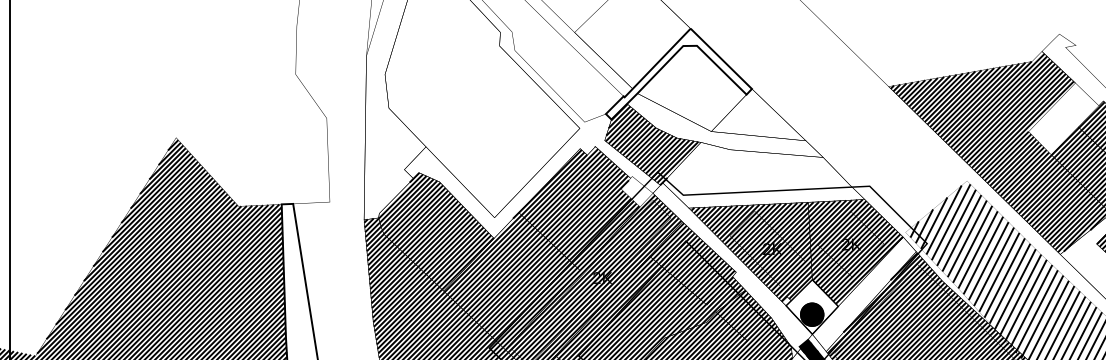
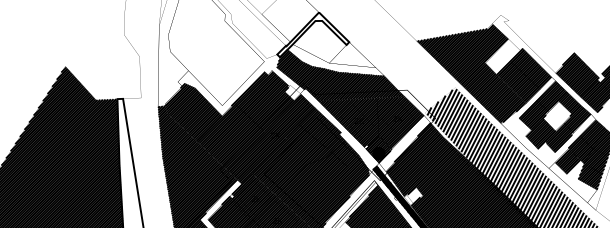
hatch: (764, 174) -> (355, 84), added
hatch: (811, 306) -> (378, 149), added

